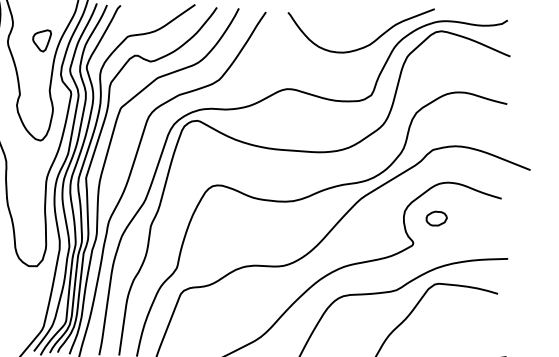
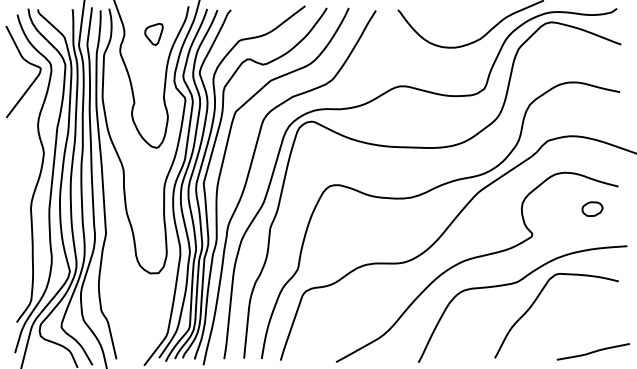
part: (41, 39) -> (153, 33), moved
part: (436, 218) -> (592, 208), moved

